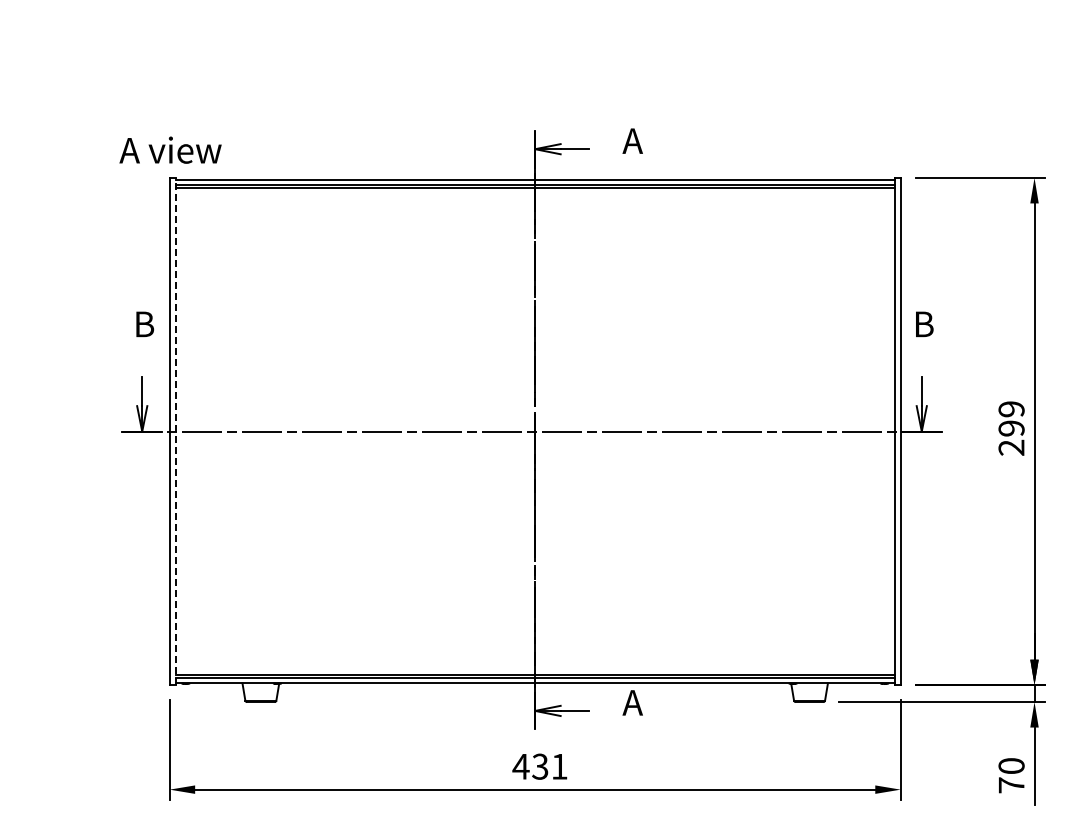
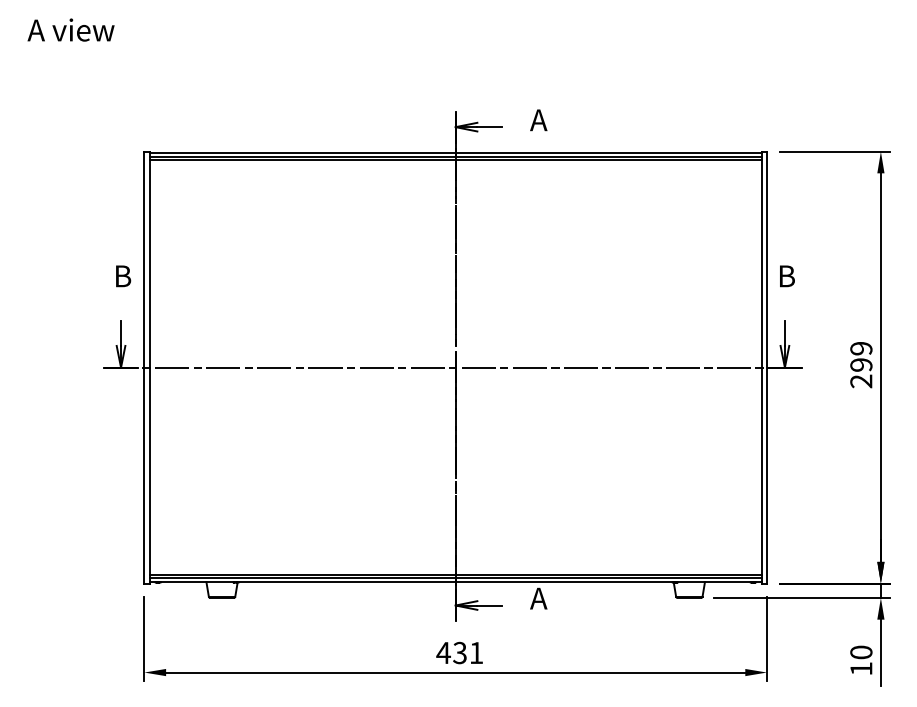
text: (170, 149) -> (71, 29), moved
line: (175, 431) -> (149, 367), dashed -> solid
text: (1011, 785) -> (861, 669), 70 -> 10

